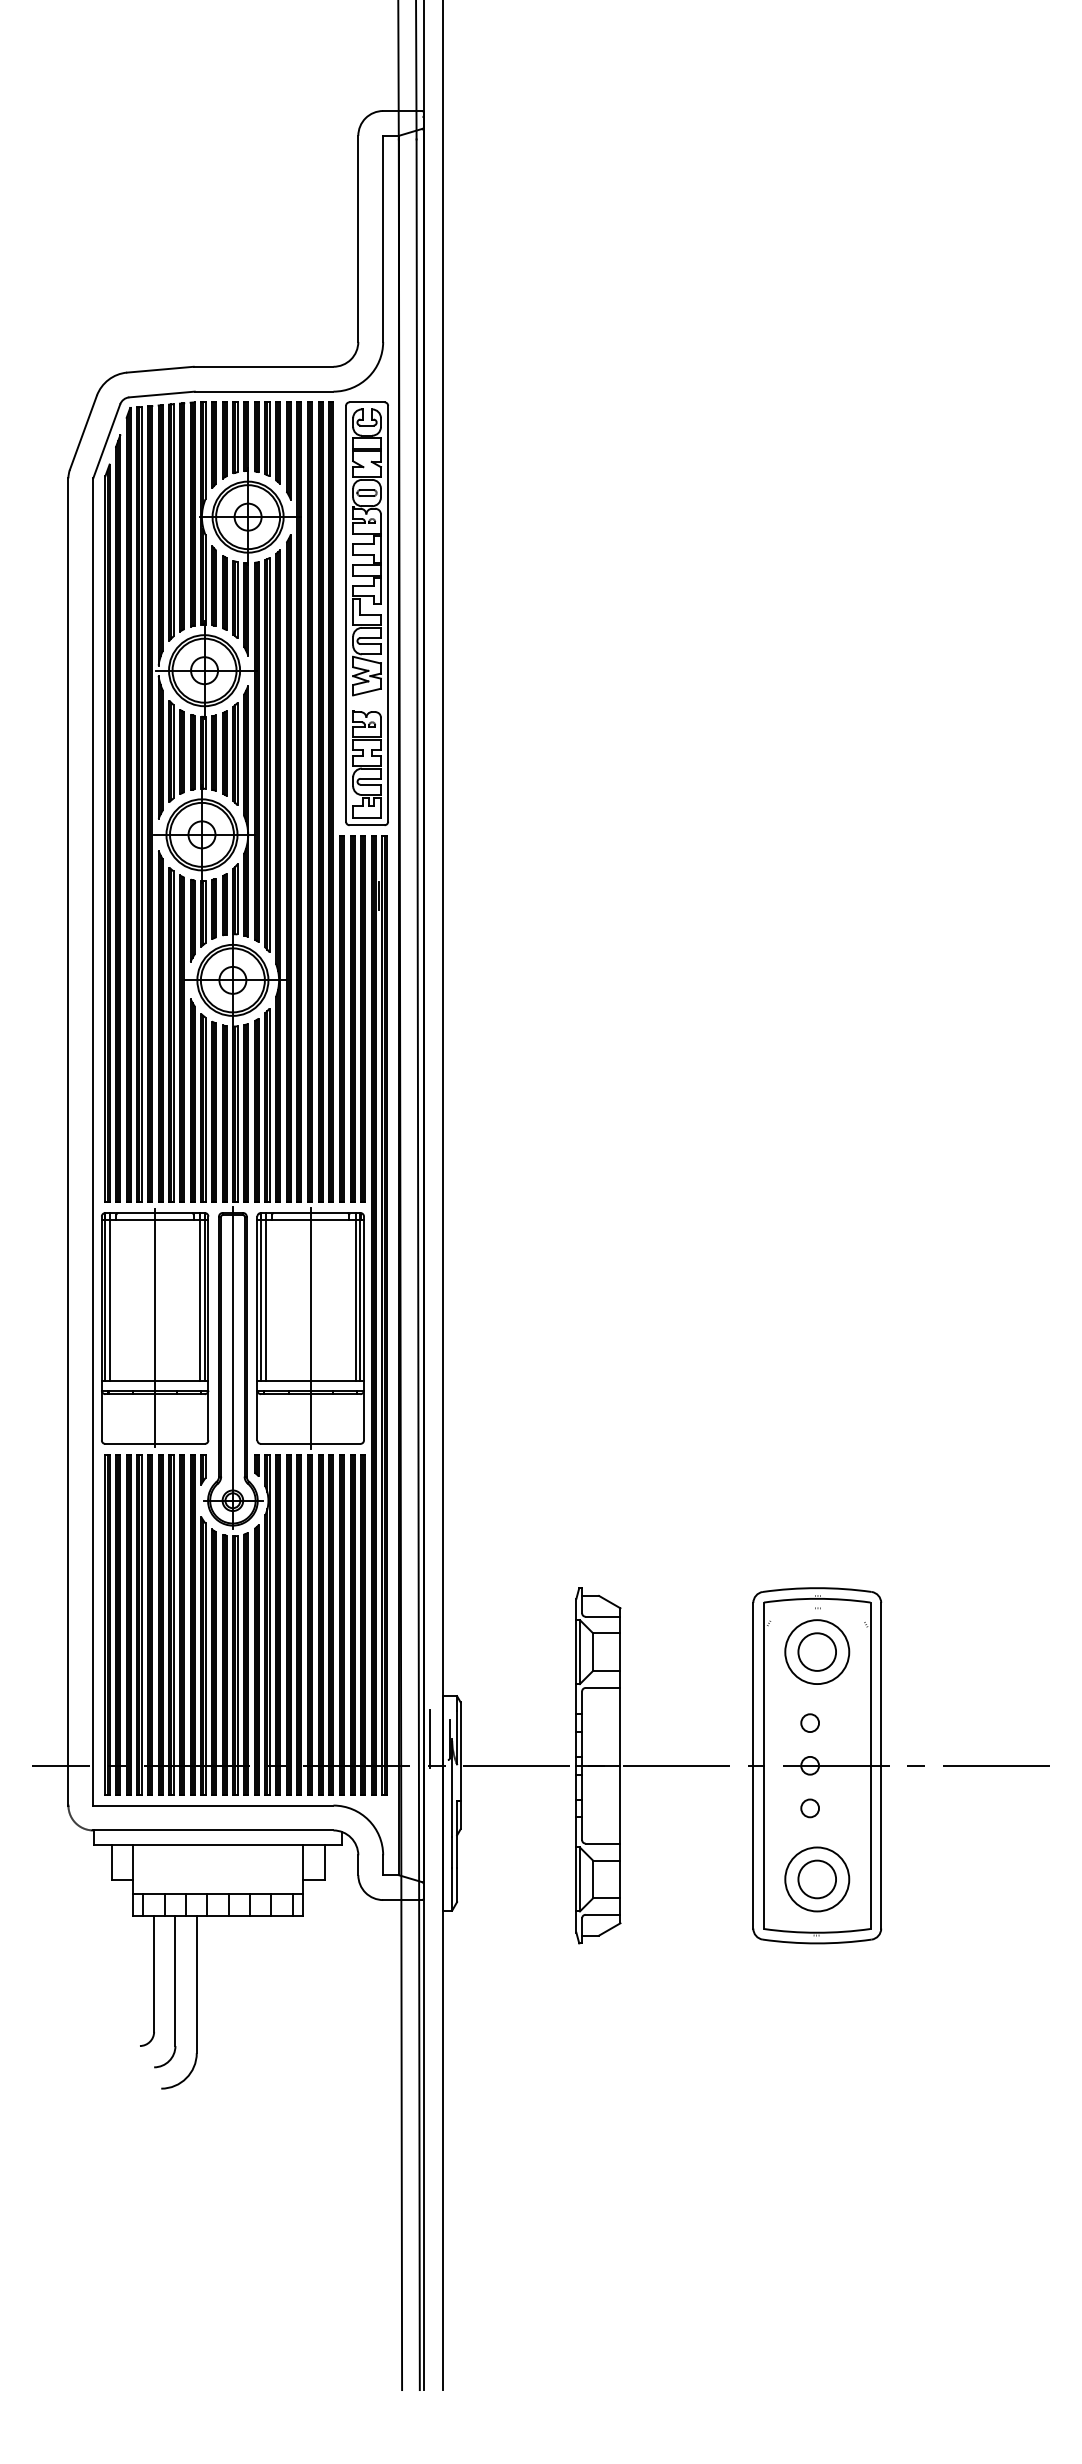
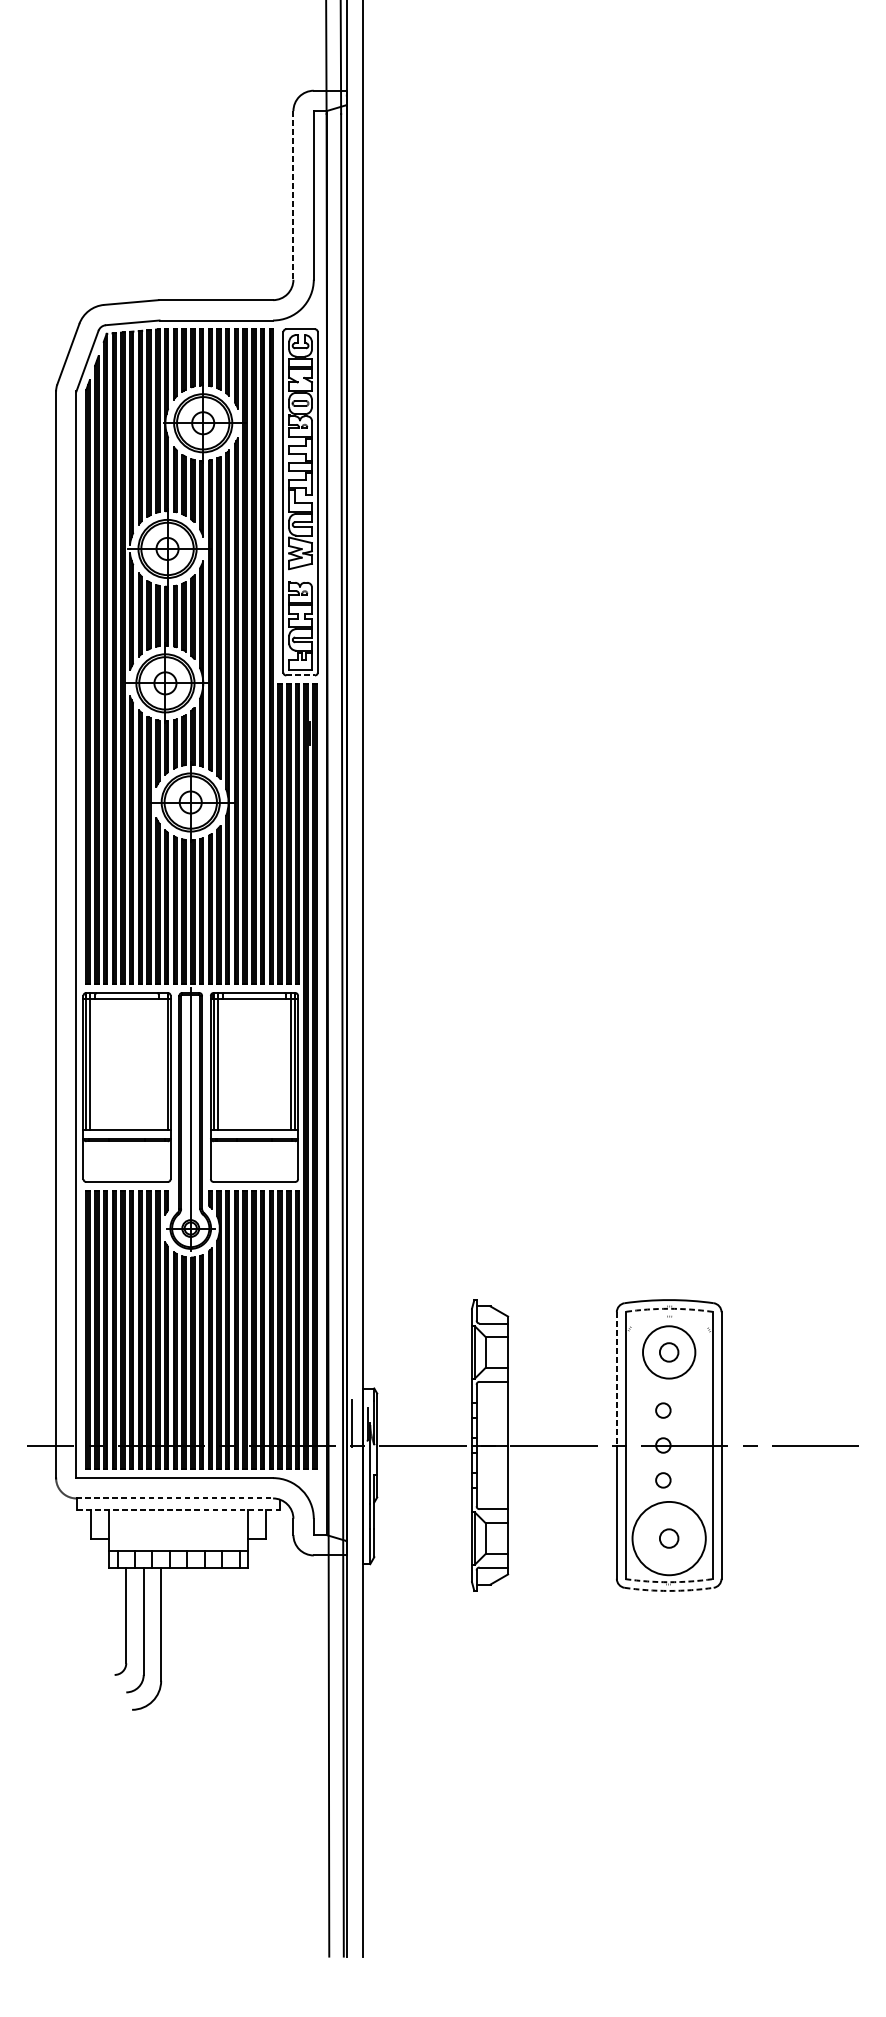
line: (358, 239) -> (293, 195), solid -> dashed
line: (367, 825) -> (300, 675), solid -> dashed
line: (199, 1296) -> (163, 1061), removed
line: (155, 1327) -> (127, 1086), removed
line: (310, 1328) -> (254, 1087), removed
arc: (817, 1598) -> (669, 1308), solid -> dashed
circle: (817, 1651) -> (669, 1351), size x0.6
line: (753, 1684) -> (616, 1378), solid -> dashed
line: (213, 1830) -> (174, 1498), solid -> dashed
line: (218, 1844) -> (178, 1509), solid -> dashed
circle: (817, 1879) -> (669, 1538), size x0.6
circle: (817, 1879) -> (669, 1538), size x1.4
arc: (817, 1932) -> (669, 1581), solid -> dashed
arc: (817, 1943) -> (669, 1591), solid -> dashed

